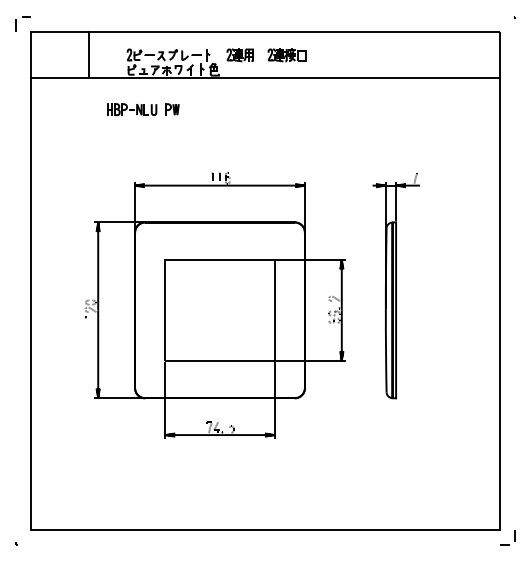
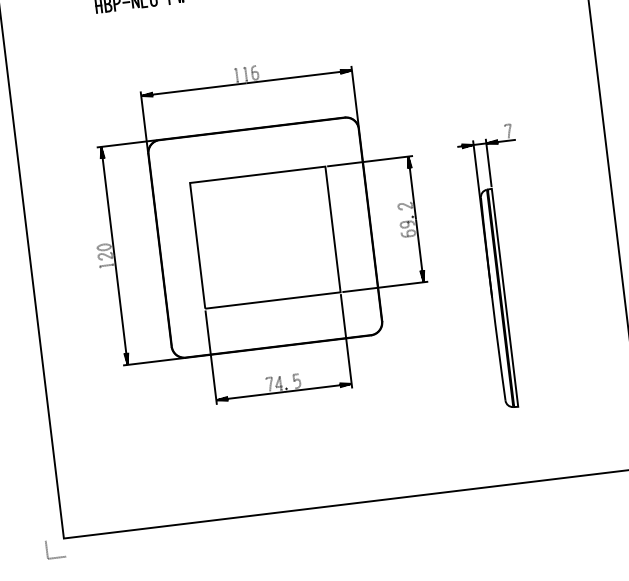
part: (395, 286) -> (500, 268), moved

